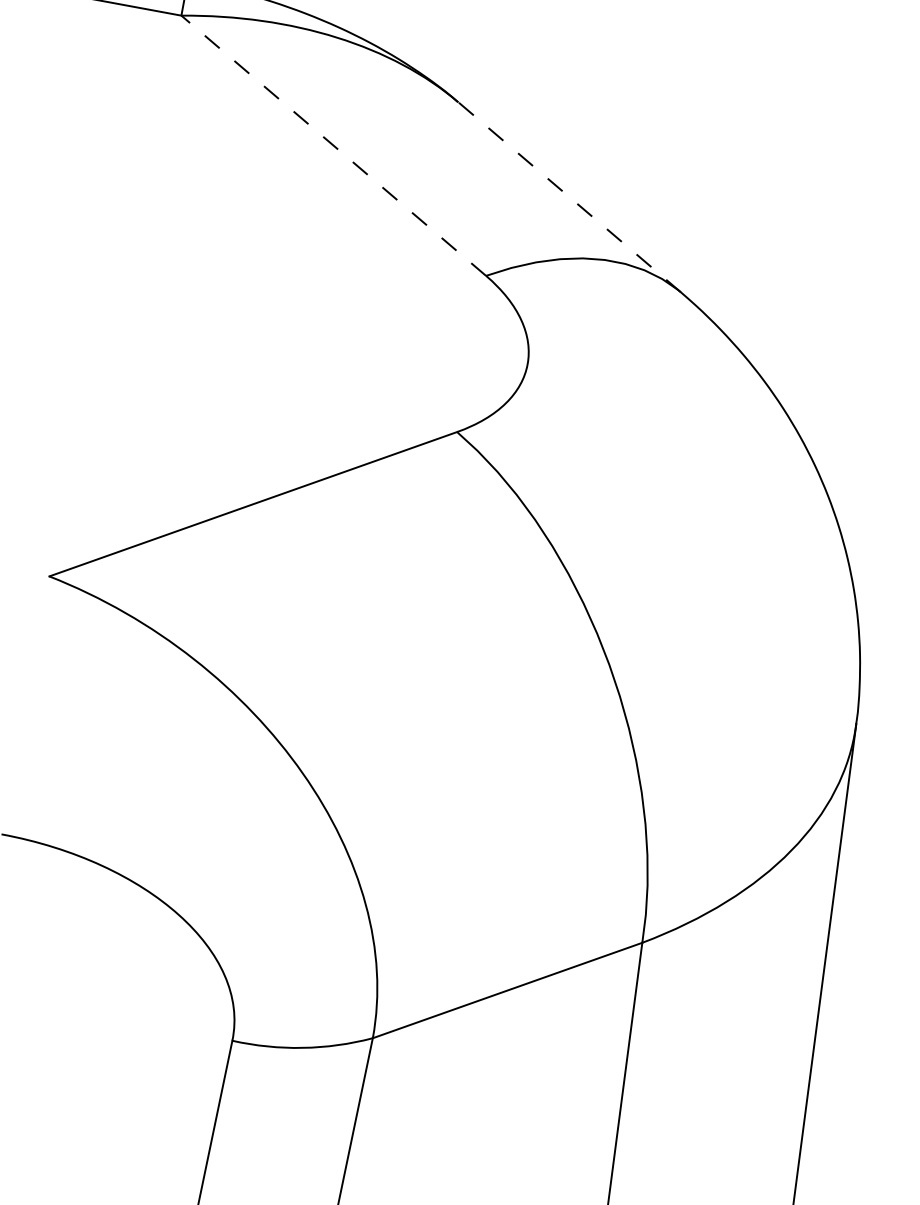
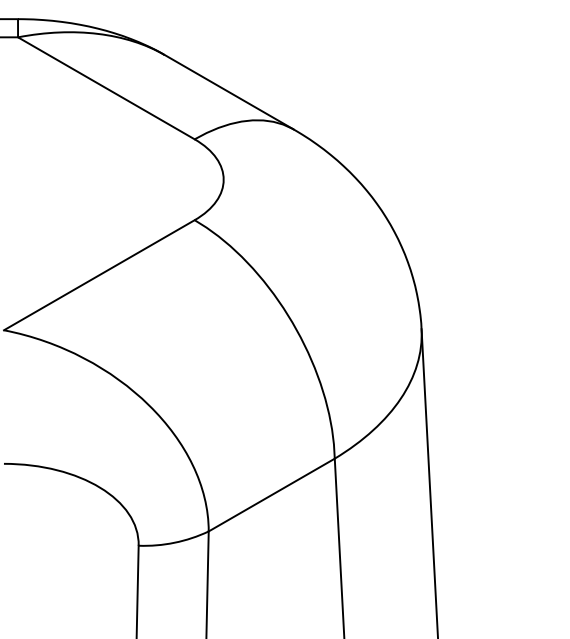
line: (333, 146) -> (106, 88), dashed -> solid
line: (568, 197) -> (228, 92), dashed -> solid

